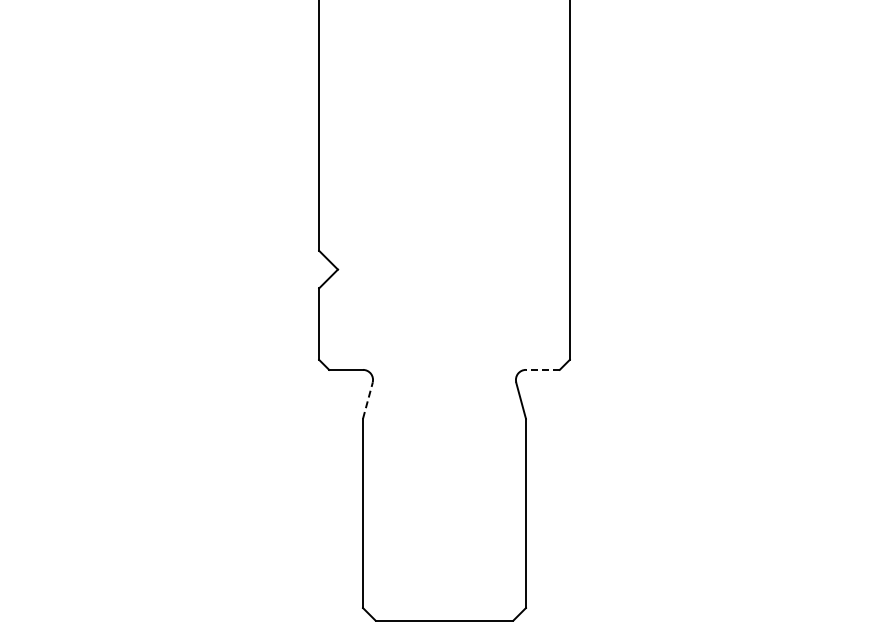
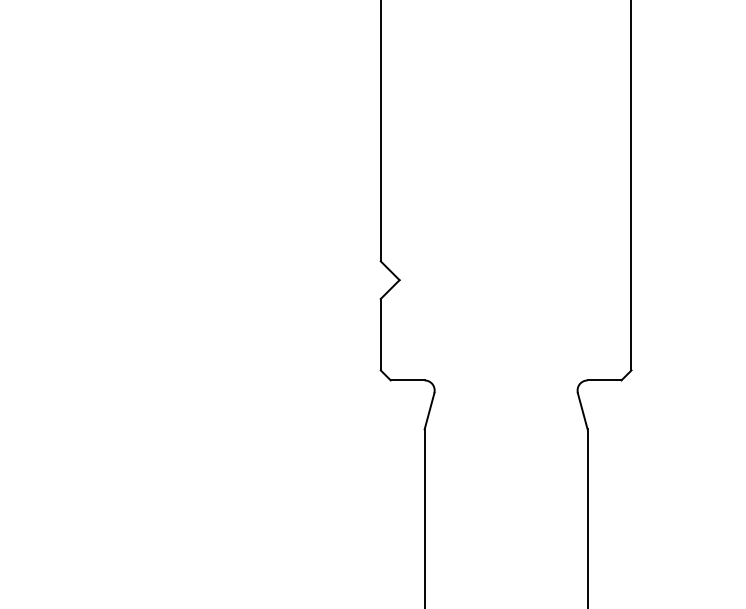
line: (542, 369) -> (604, 380), dashed -> solid
line: (367, 400) -> (429, 411), dashed -> solid

